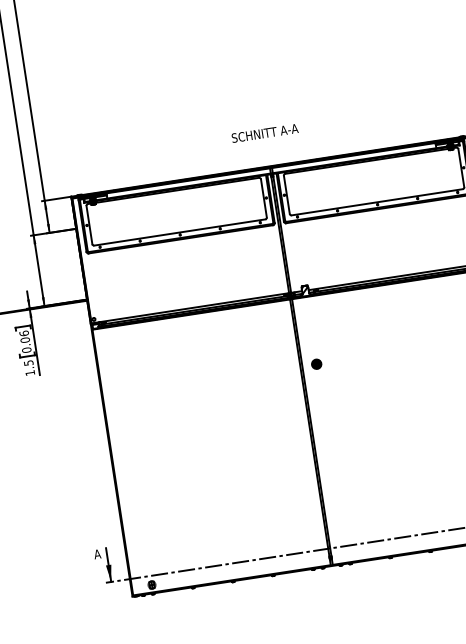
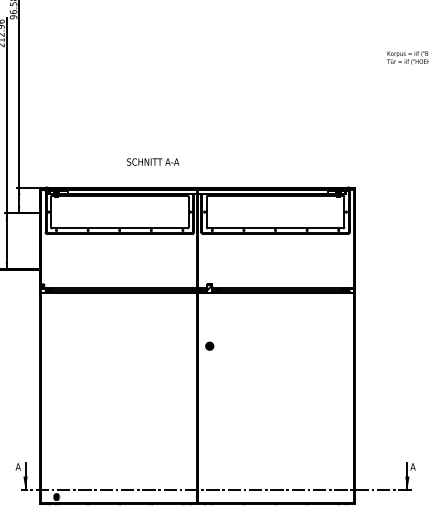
text: (265, 132) -> (153, 161), moved

